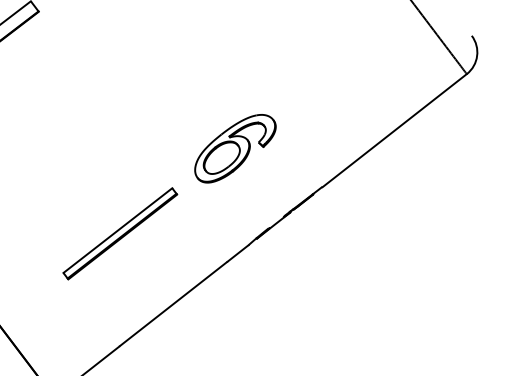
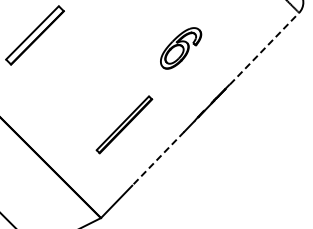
line: (394, 130) -> (264, 48), solid -> dashed
part: (236, 149) -> (181, 48), moved
line: (171, 305) -> (157, 159), solid -> dashed

